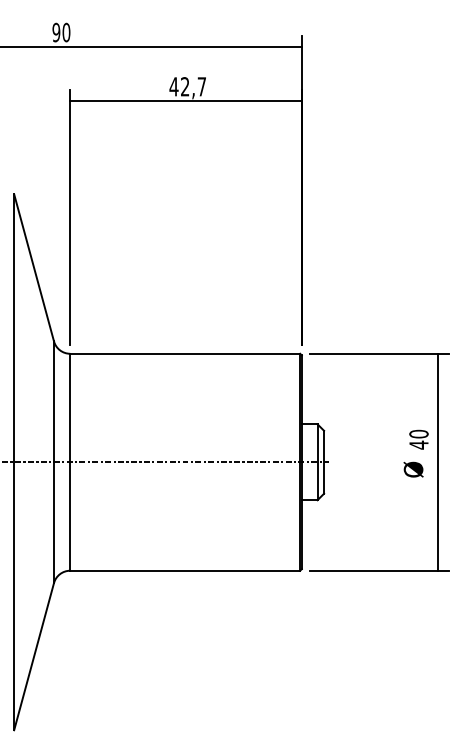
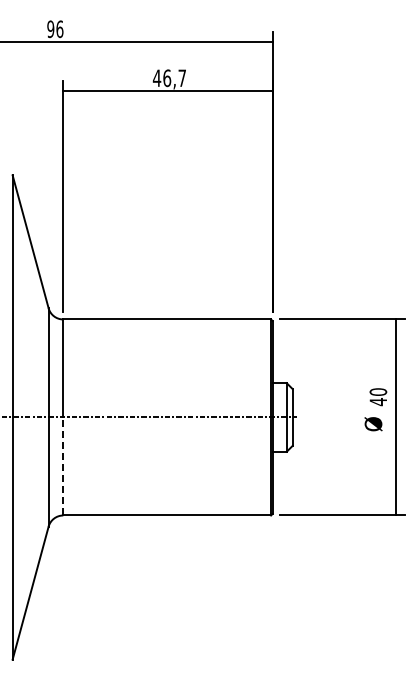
text: (66, 31) -> (59, 28), 90 -> 96
text: (185, 87) -> (167, 78), 42,7 -> 46,7
line: (70, 515) -> (63, 465), solid -> dashed

